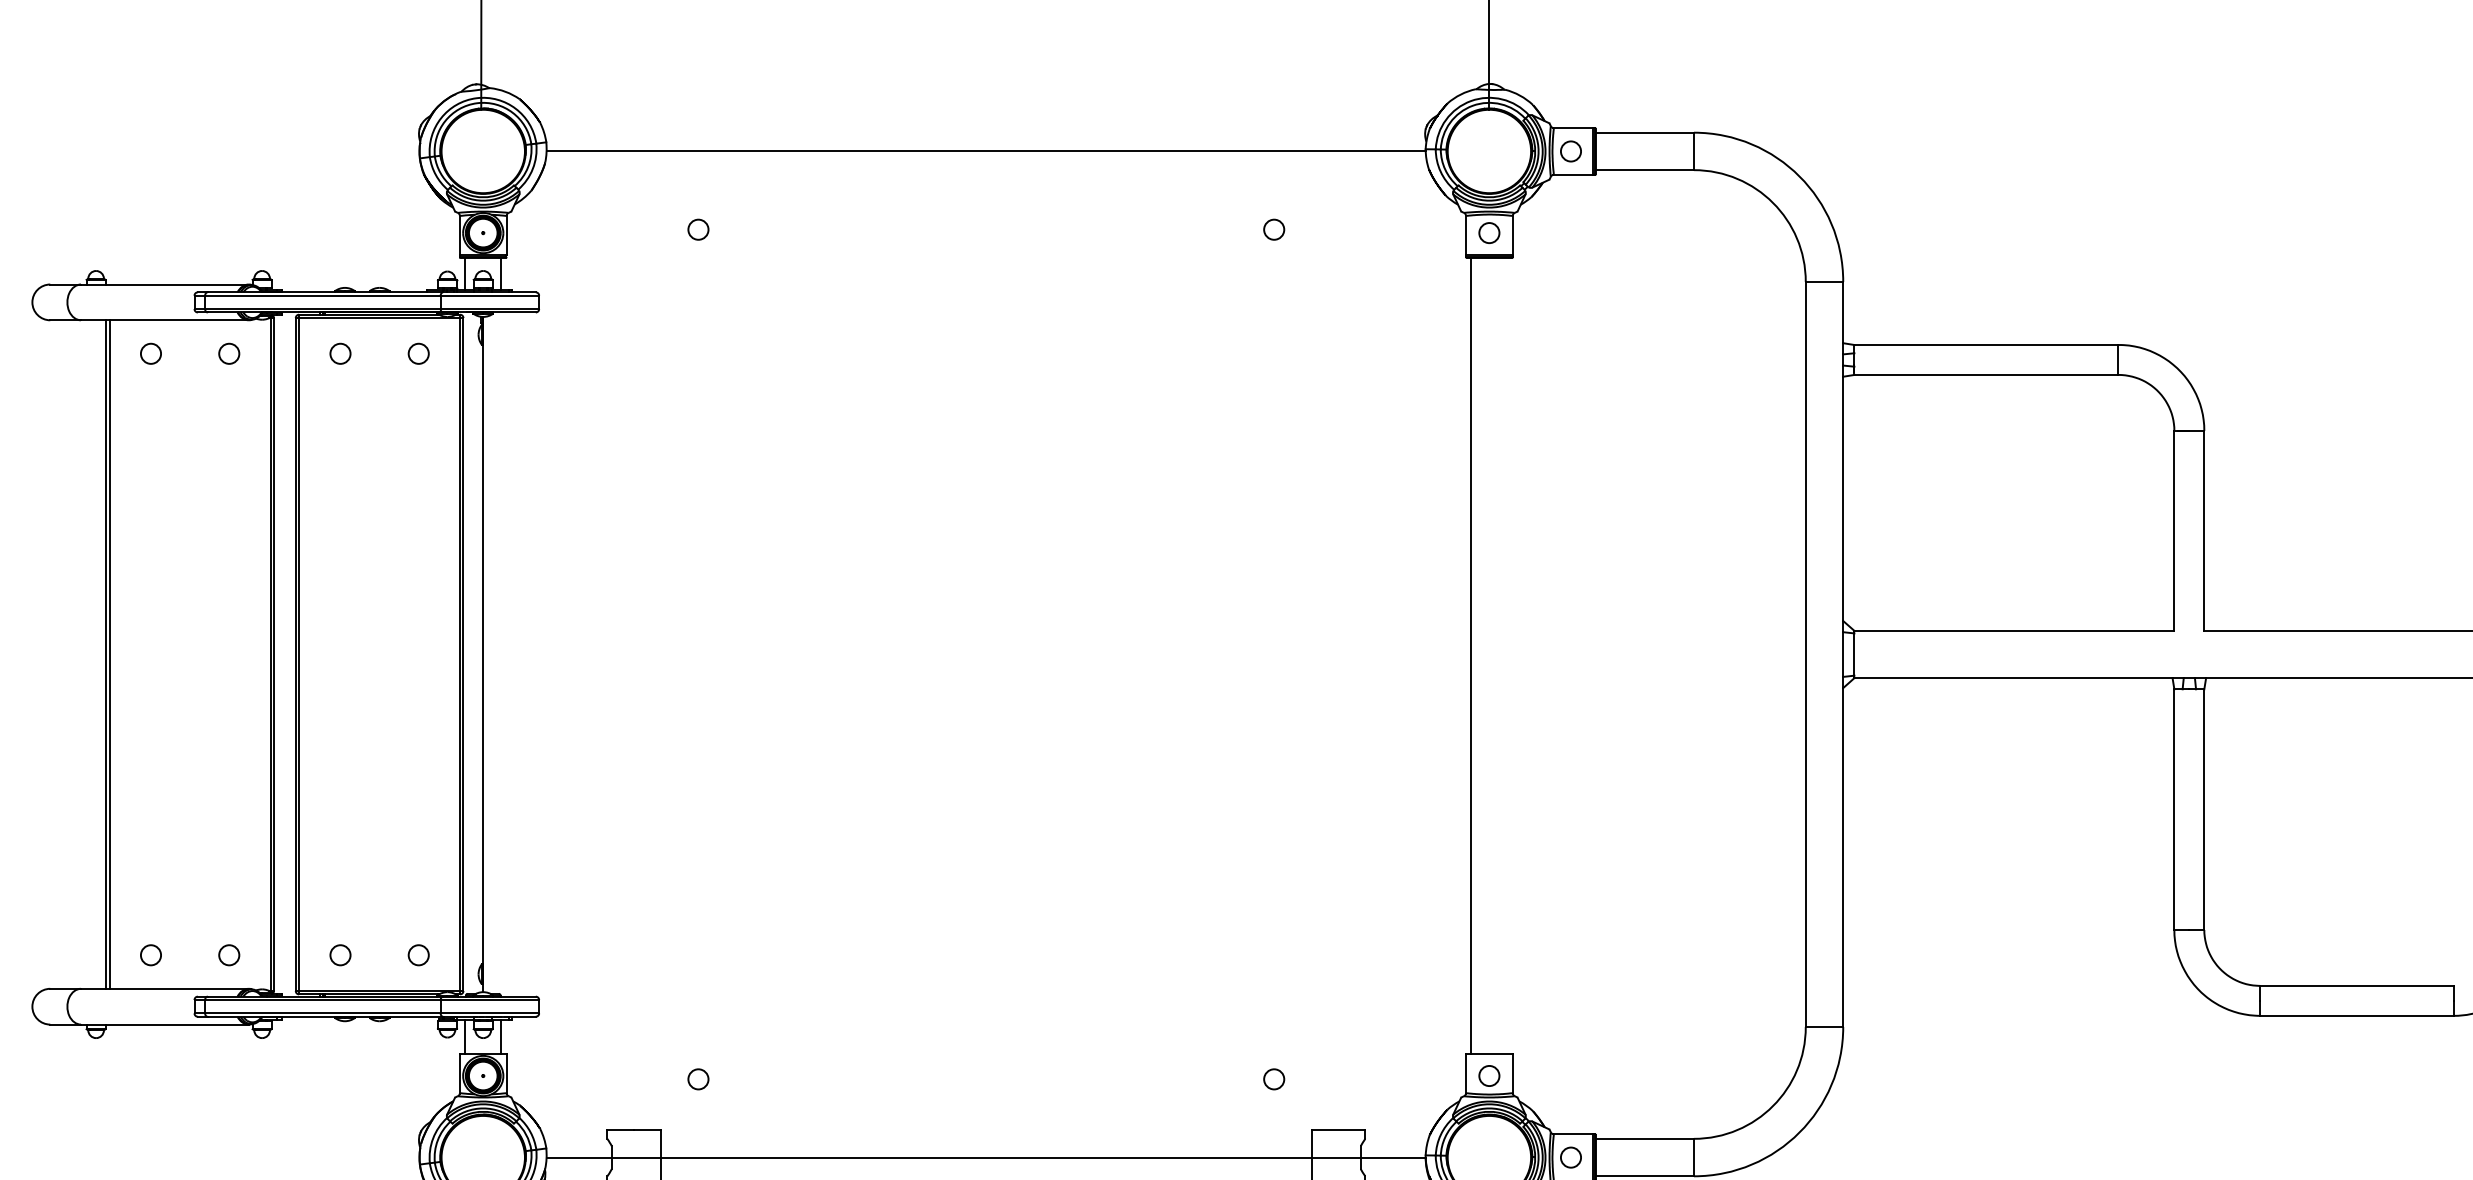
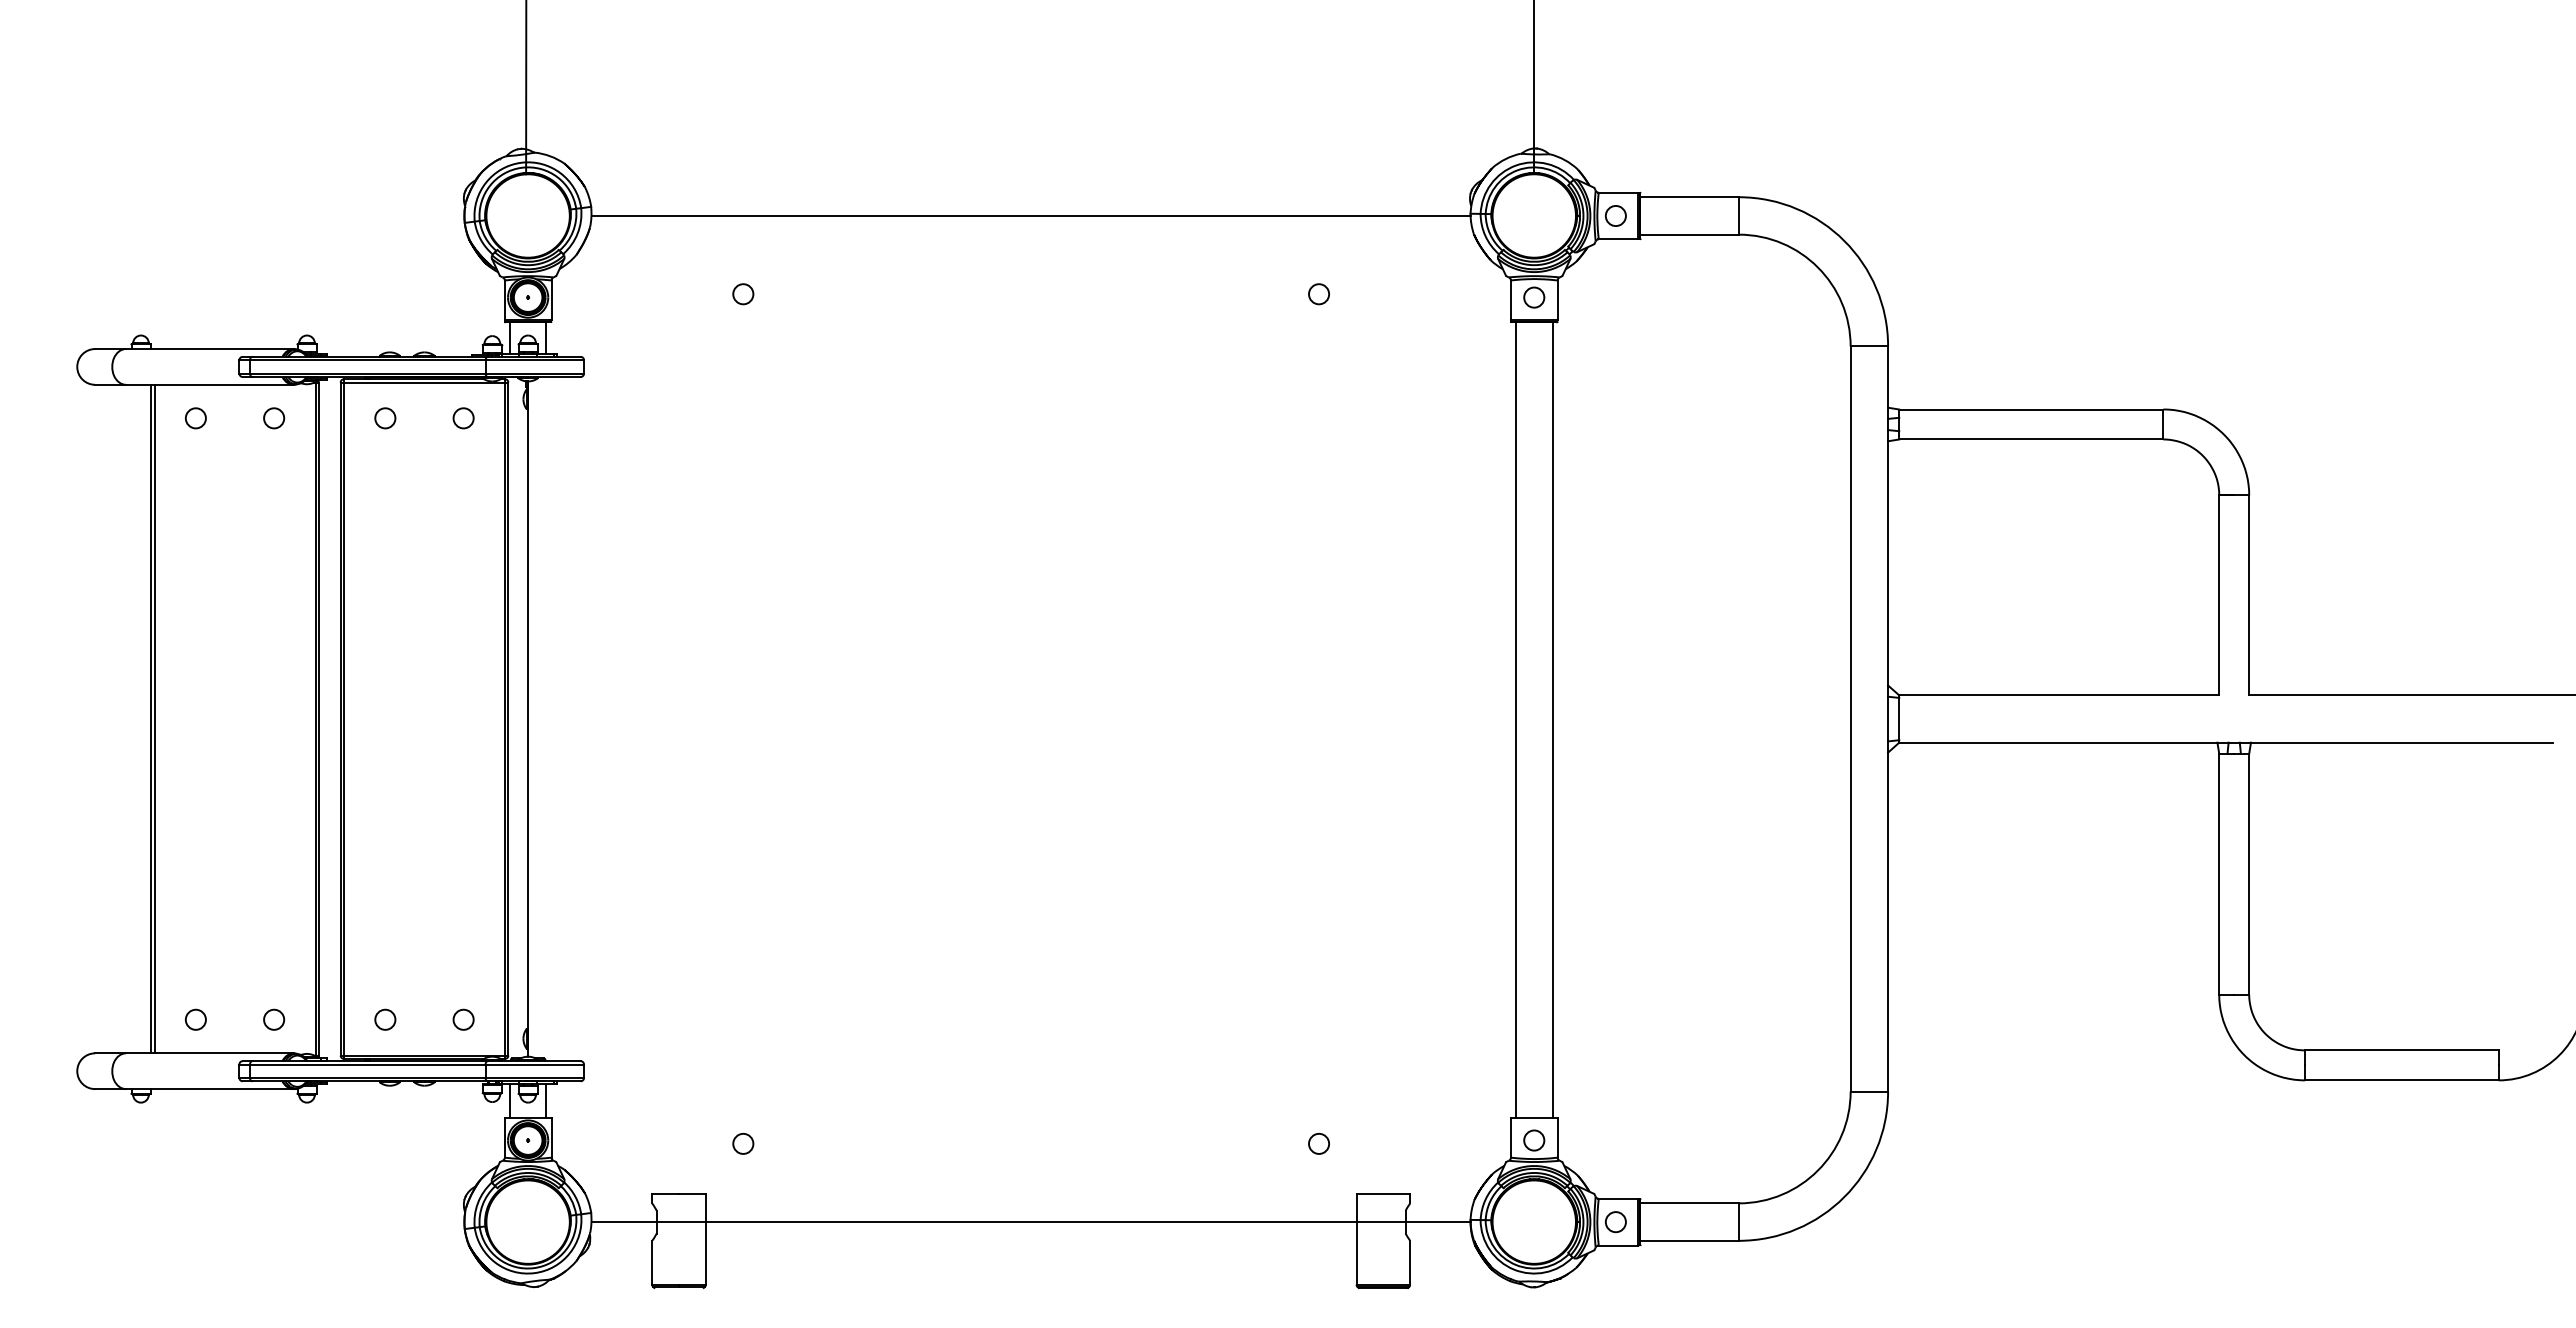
line: (1507, 655) -> (1552, 720), added

